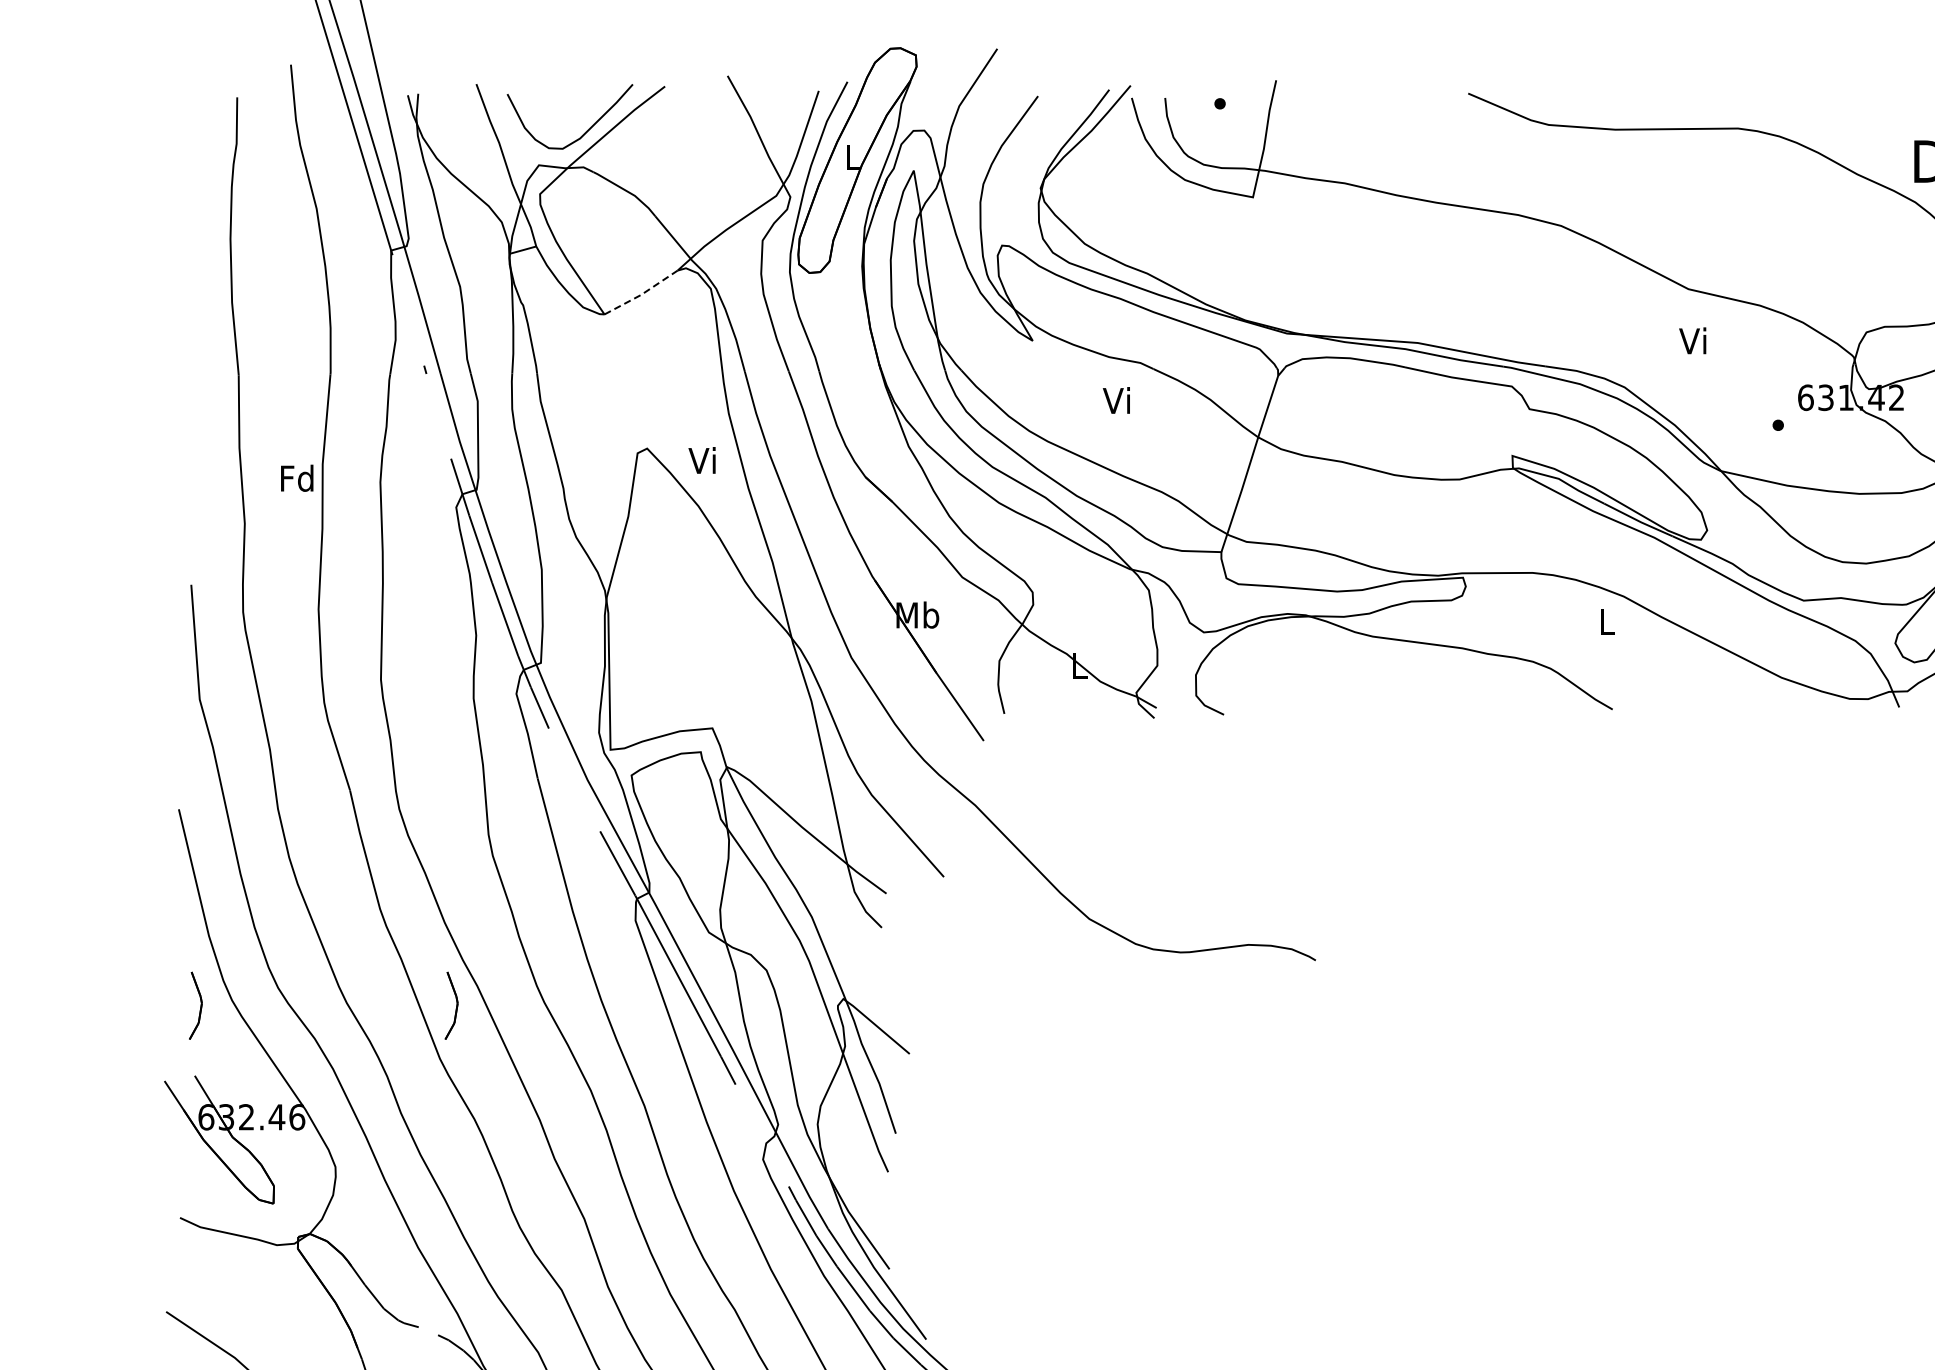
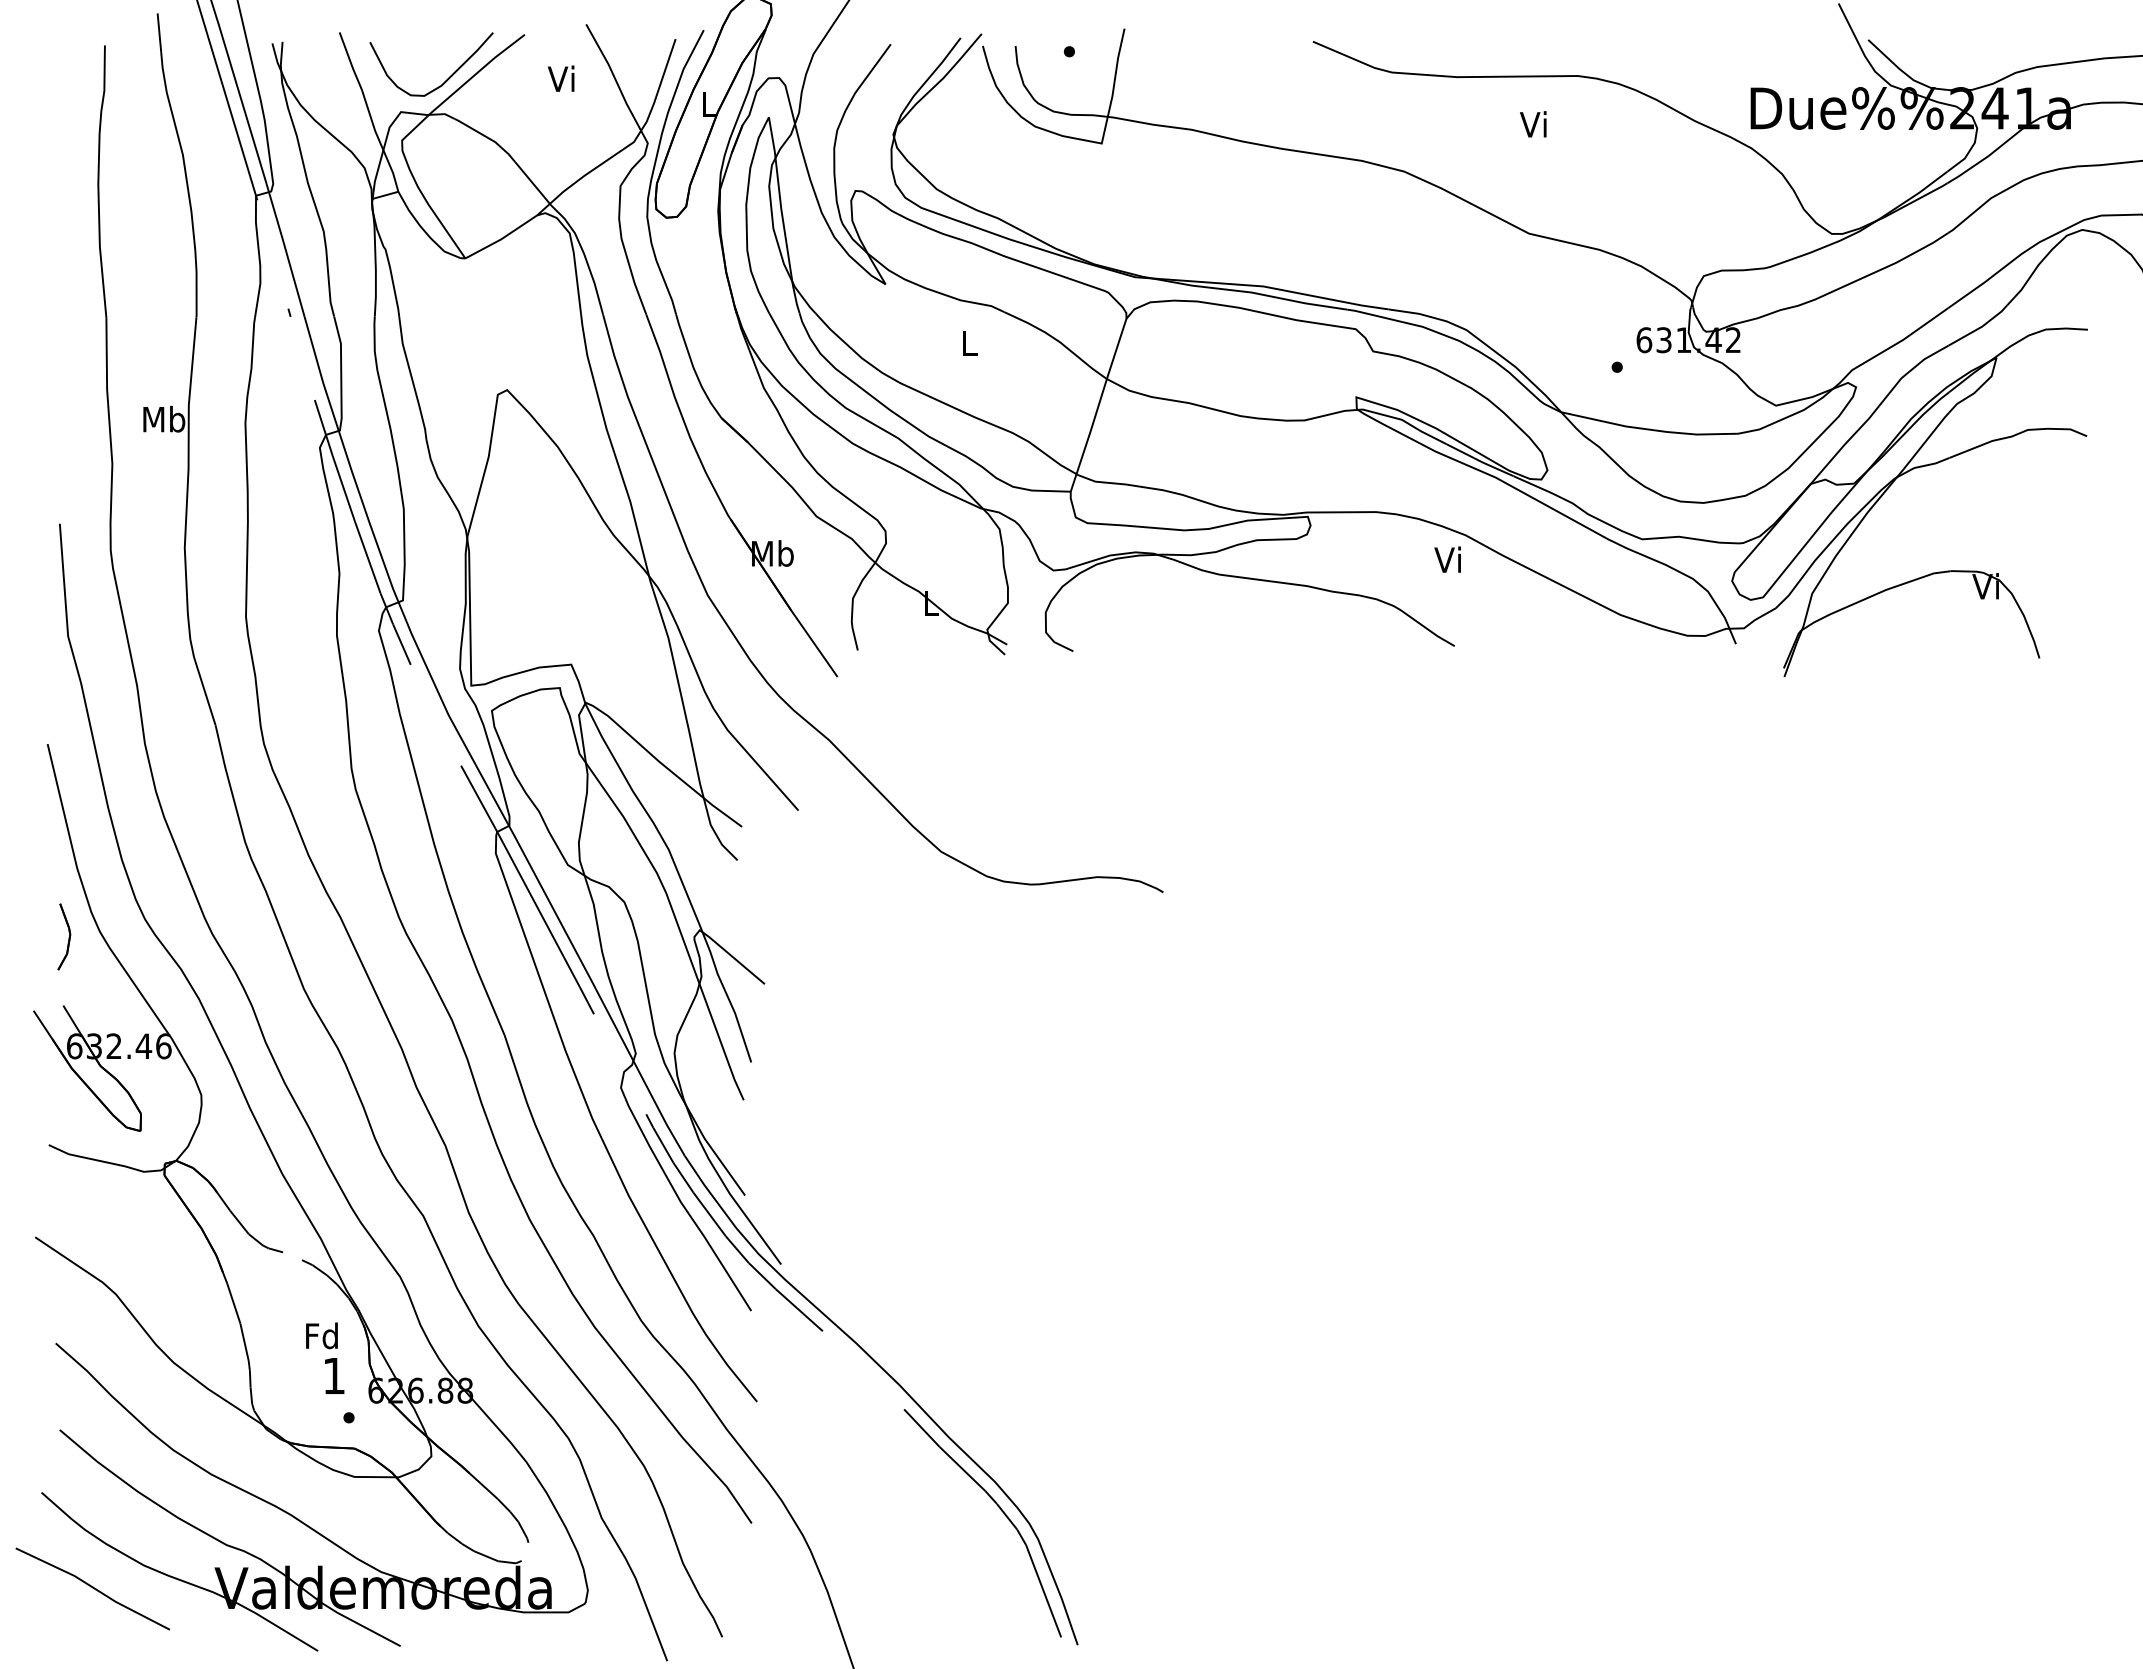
line: (641, 294) -> (501, 238), dashed -> solid
text: (1692, 340) -> (1533, 124), moved
text: (1116, 400) -> (967, 342), Vi -> L
text: (701, 460) -> (560, 78), moved
text: (297, 477) -> (164, 418), Fd -> Mb
text: (1605, 621) -> (1447, 559), L -> Vi
part: (451, 1005) -> (315, 936), removed

